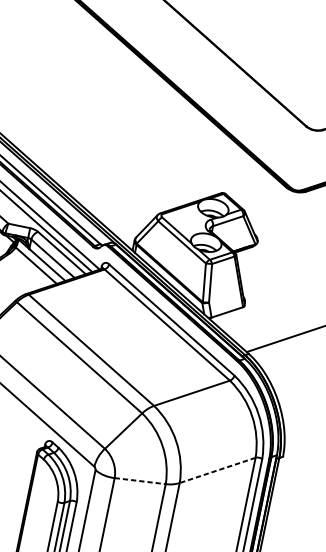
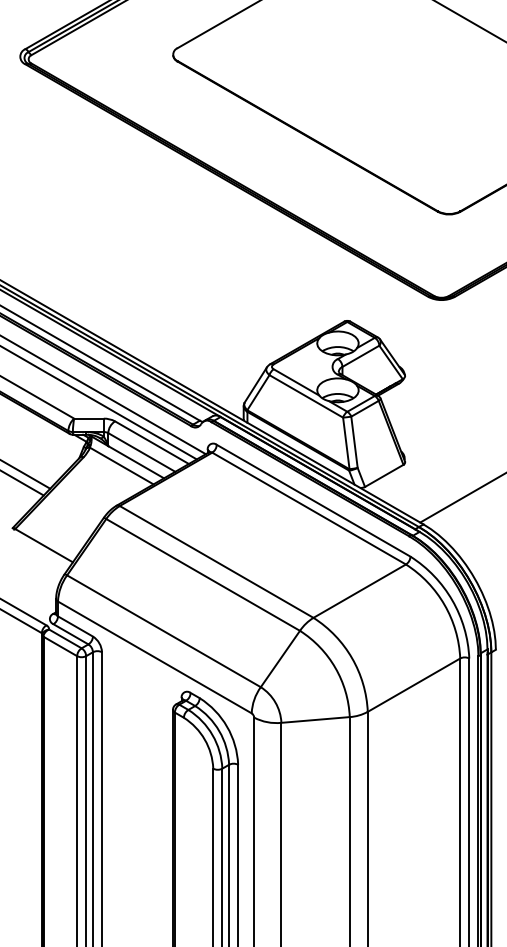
line: (217, 470) -> (413, 685), dashed -> solid
line: (140, 480) -> (316, 719), dashed -> solid

